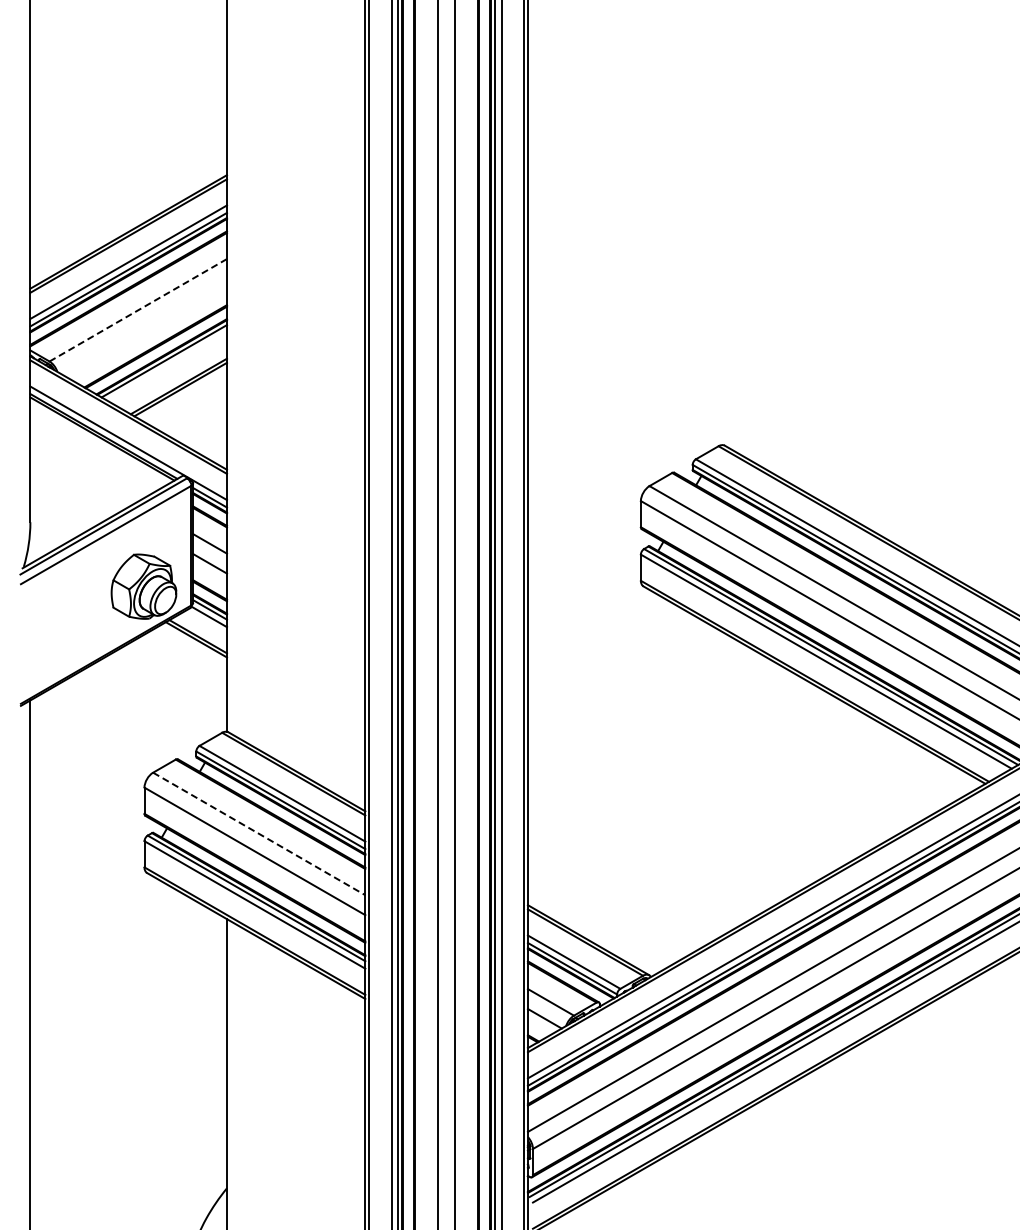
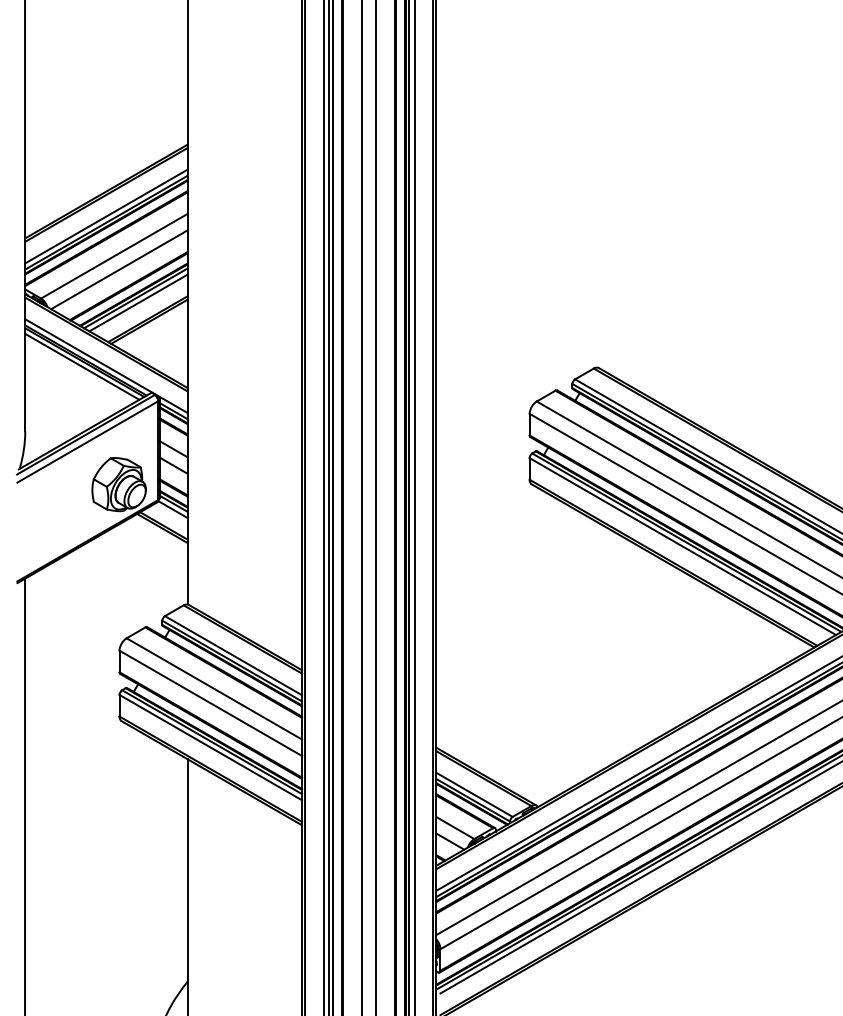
line: (137, 310) -> (113, 256), dashed -> solid
line: (144, 326) -> (119, 269), added
line: (167, 366) -> (138, 302), added
line: (99, 444) -> (82, 367), added
line: (259, 833) -> (214, 688), dashed -> solid

